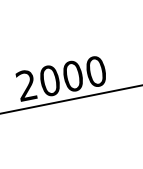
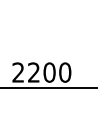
text: (49, 80) -> (33, 72), 2000 -> 2200

